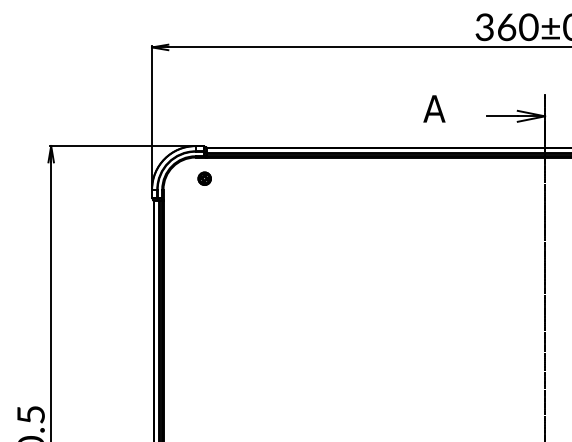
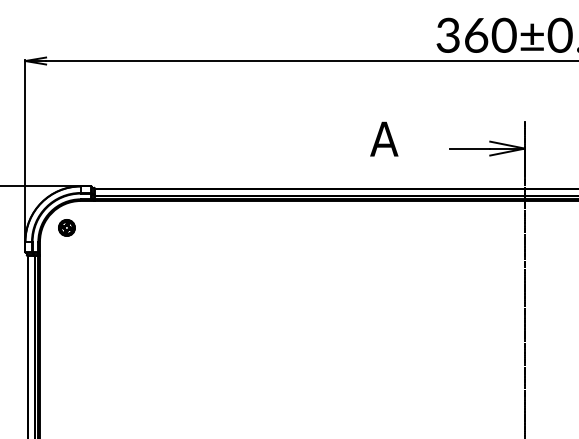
part: (204, 178) -> (66, 227), moved

